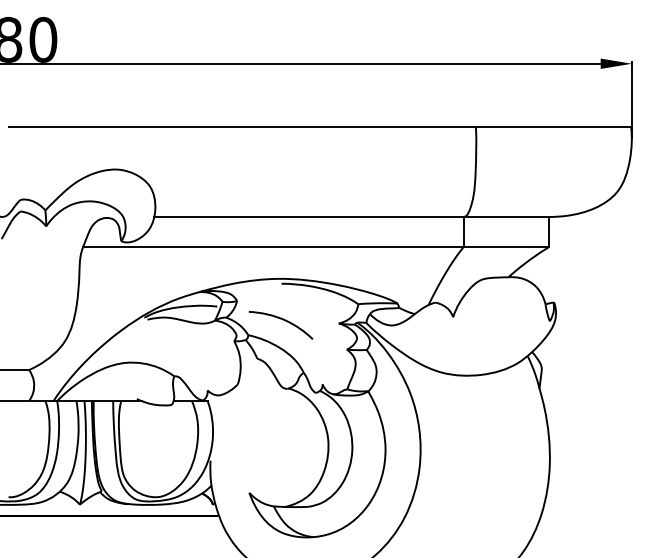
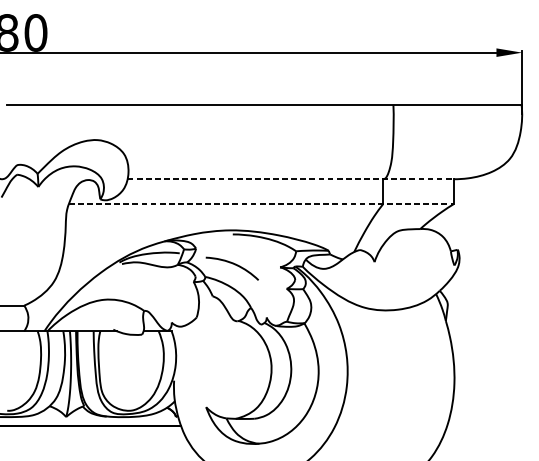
line: (352, 216) -> (291, 178), solid -> dashed
line: (316, 246) -> (261, 203), solid -> dashed

